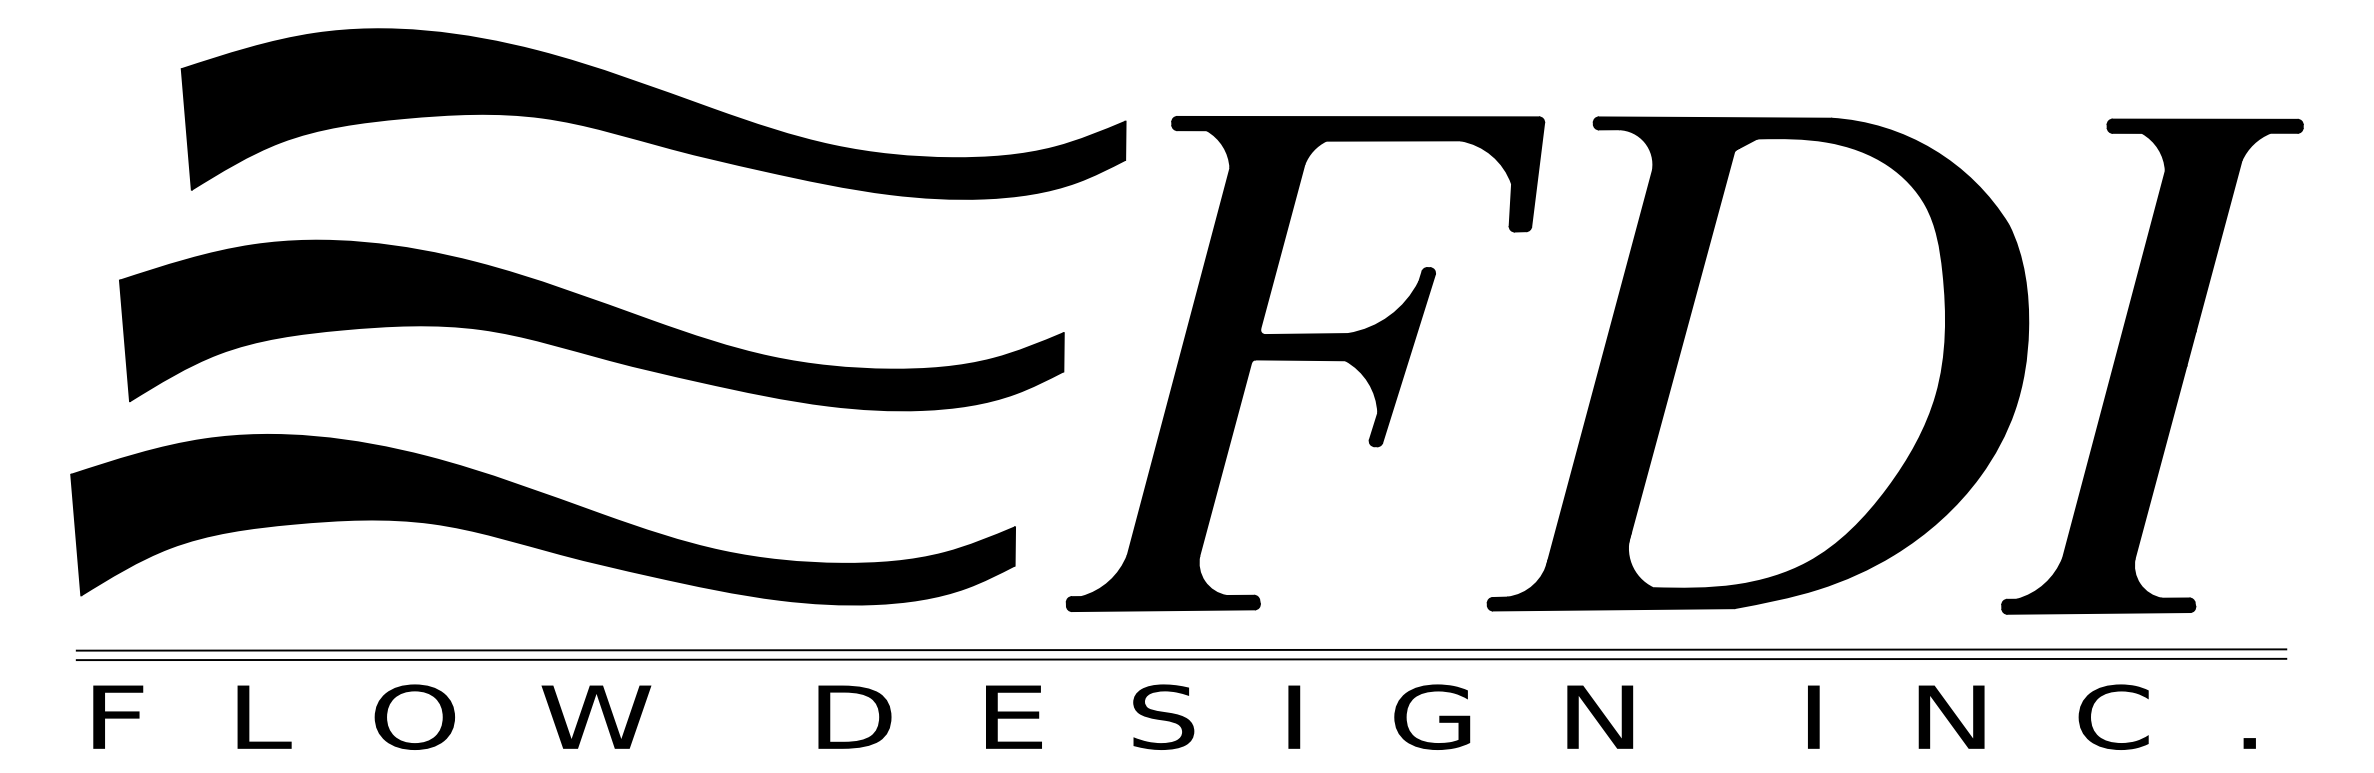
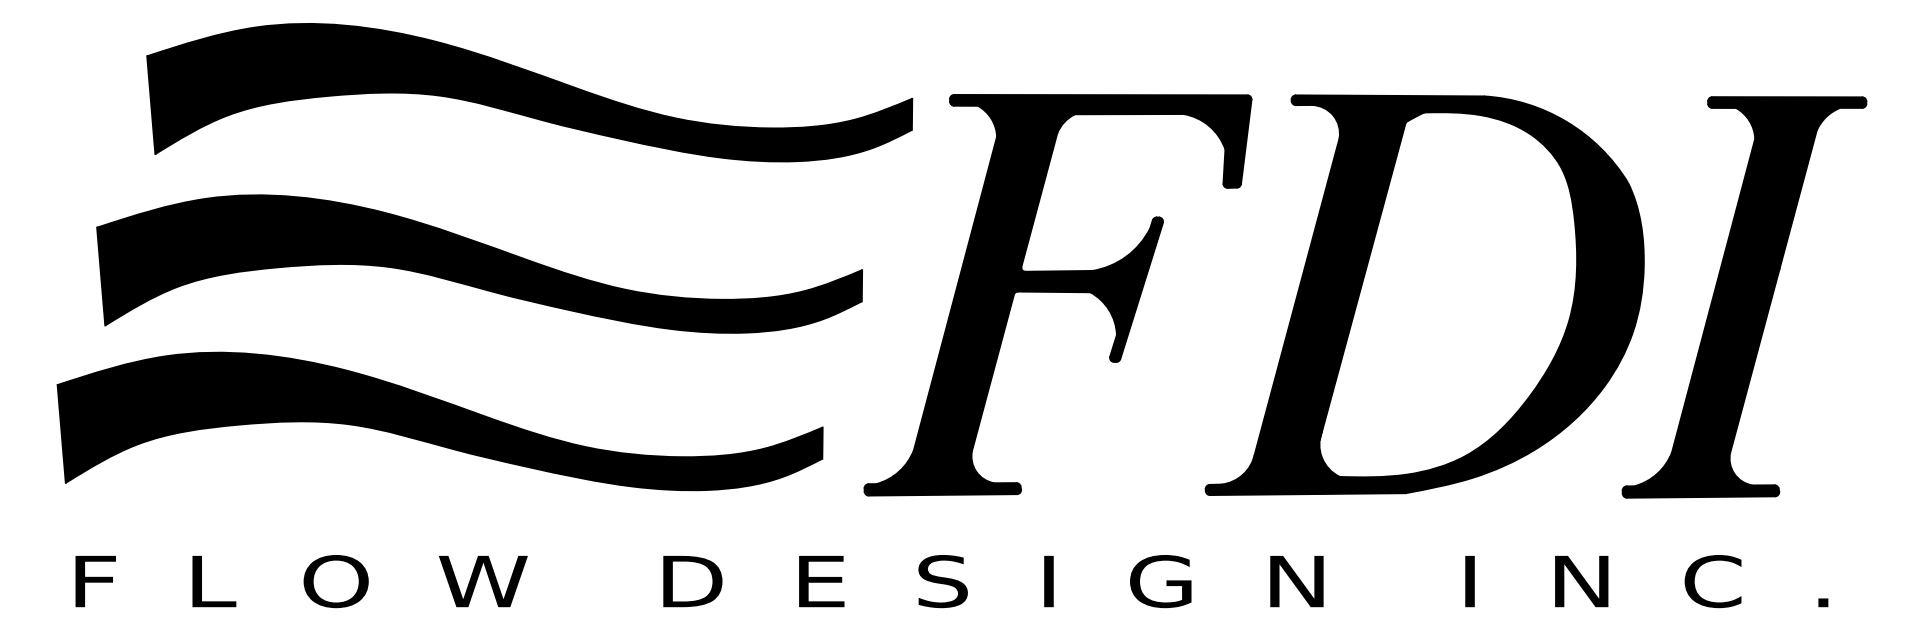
line: (1181, 649) -> (957, 526), removed
line: (1181, 659) -> (957, 534), removed

